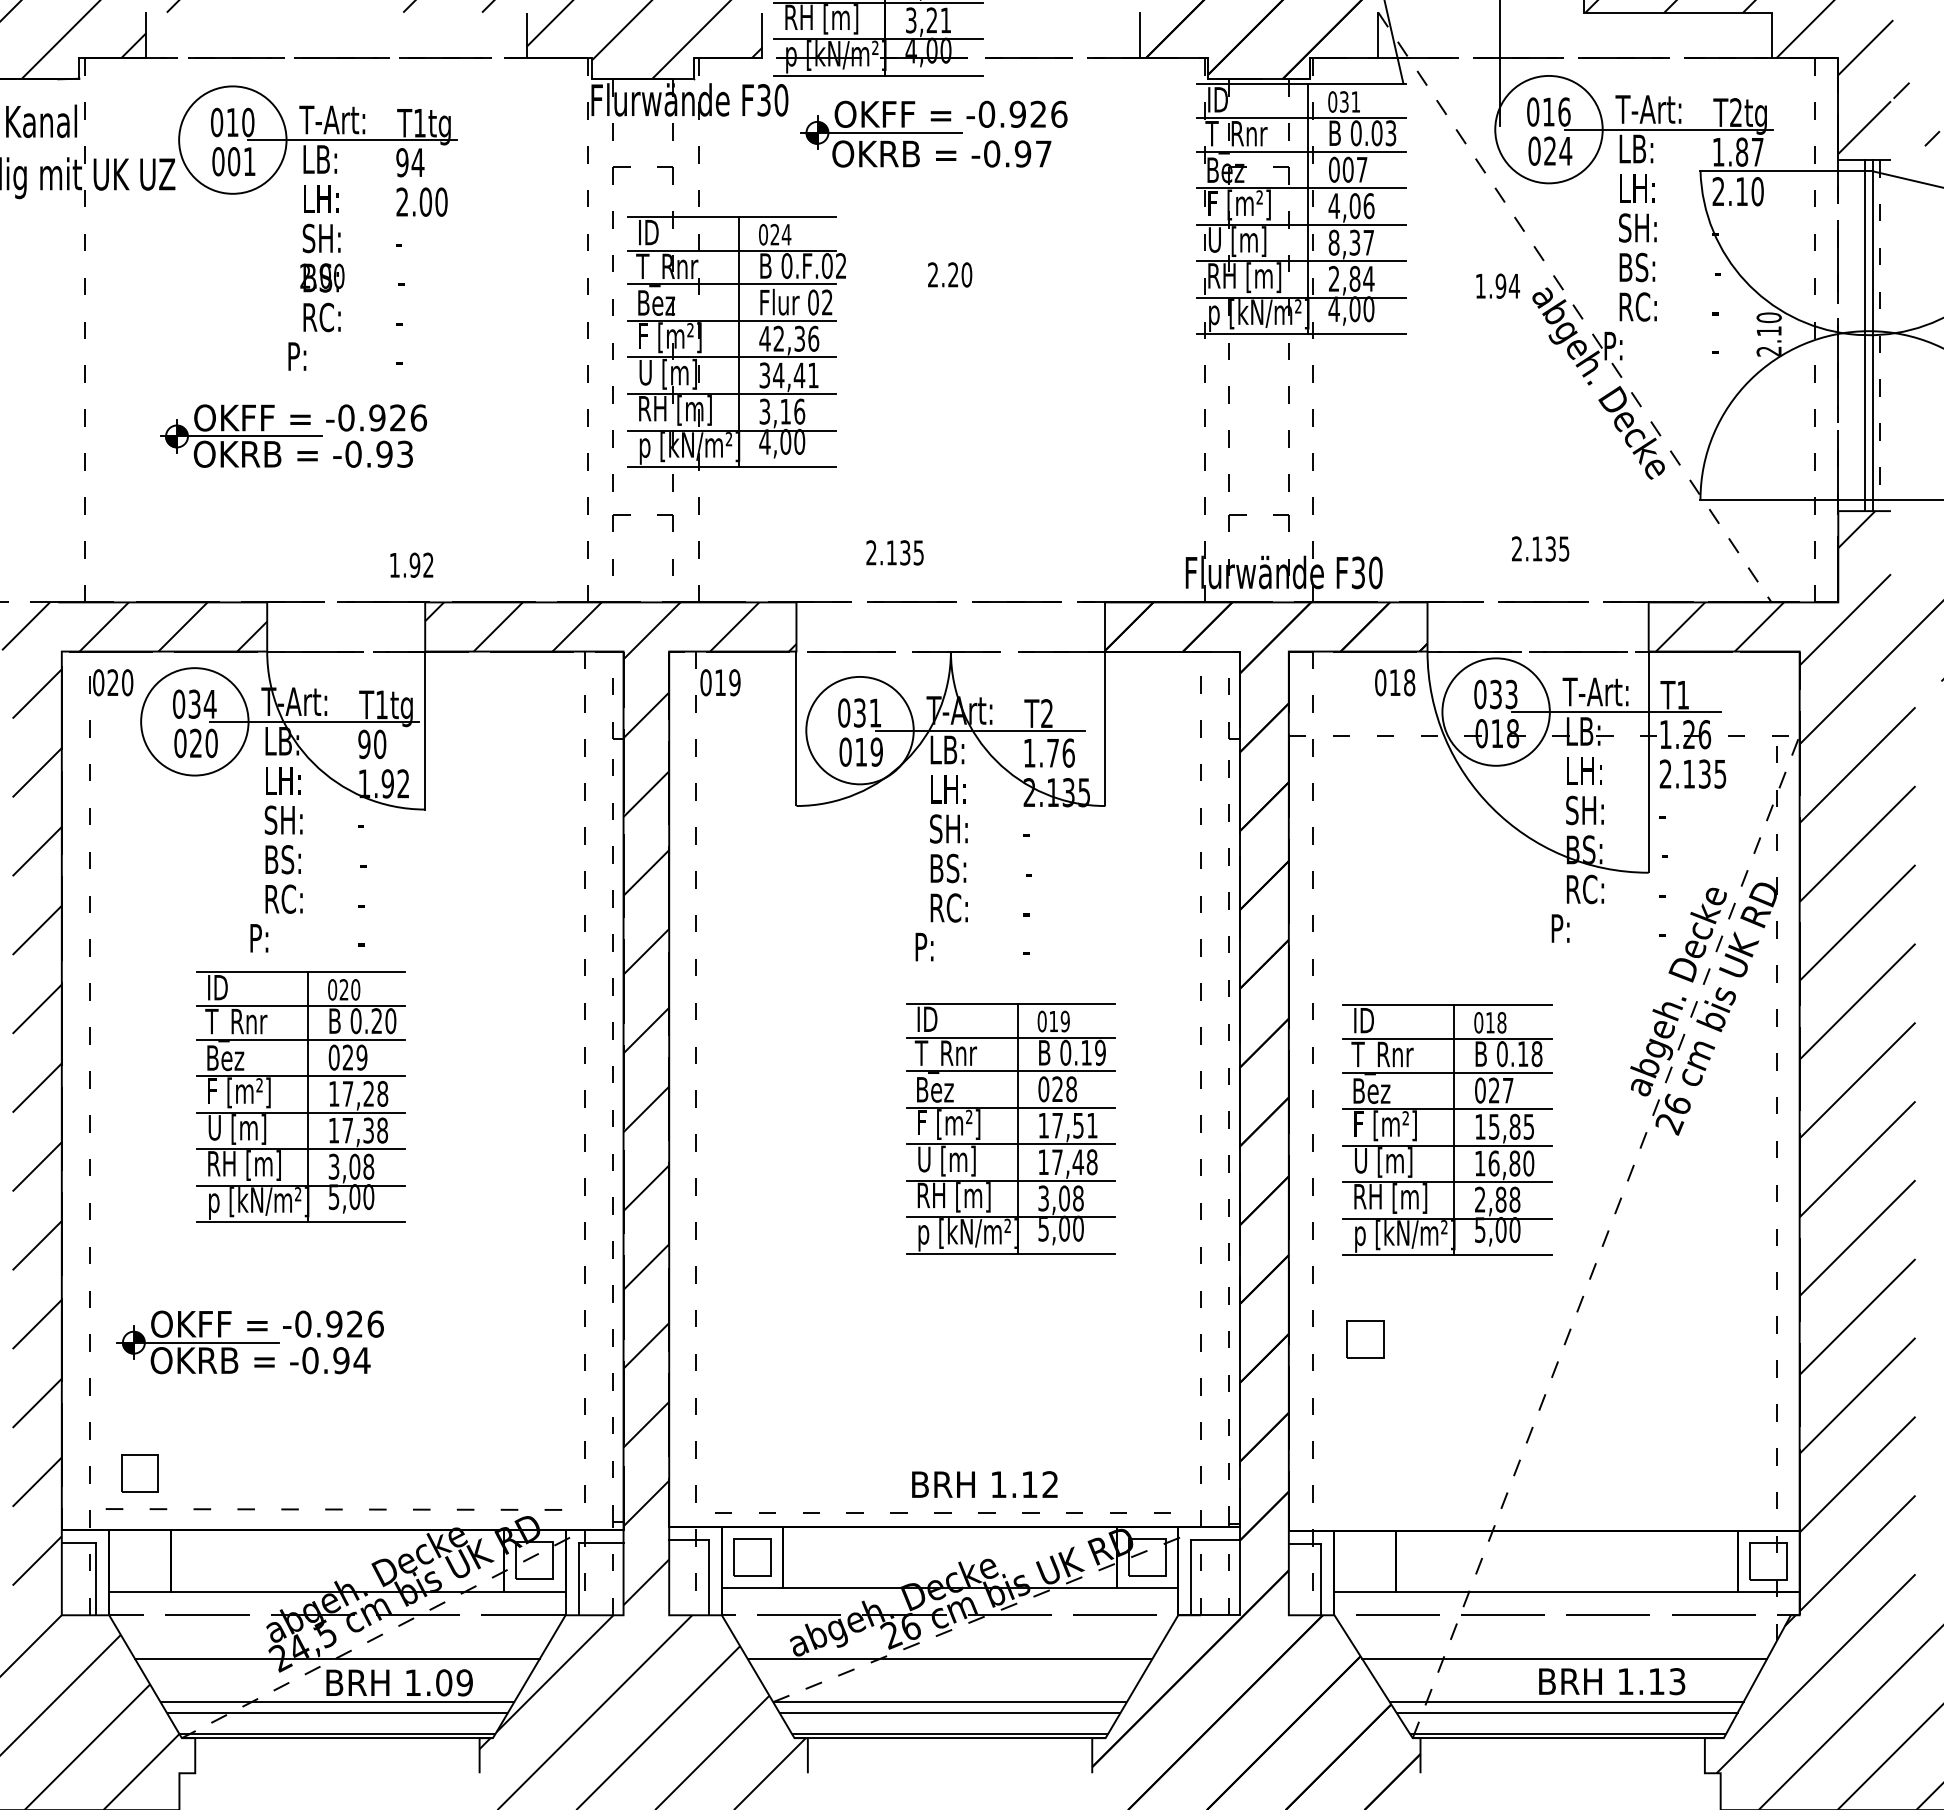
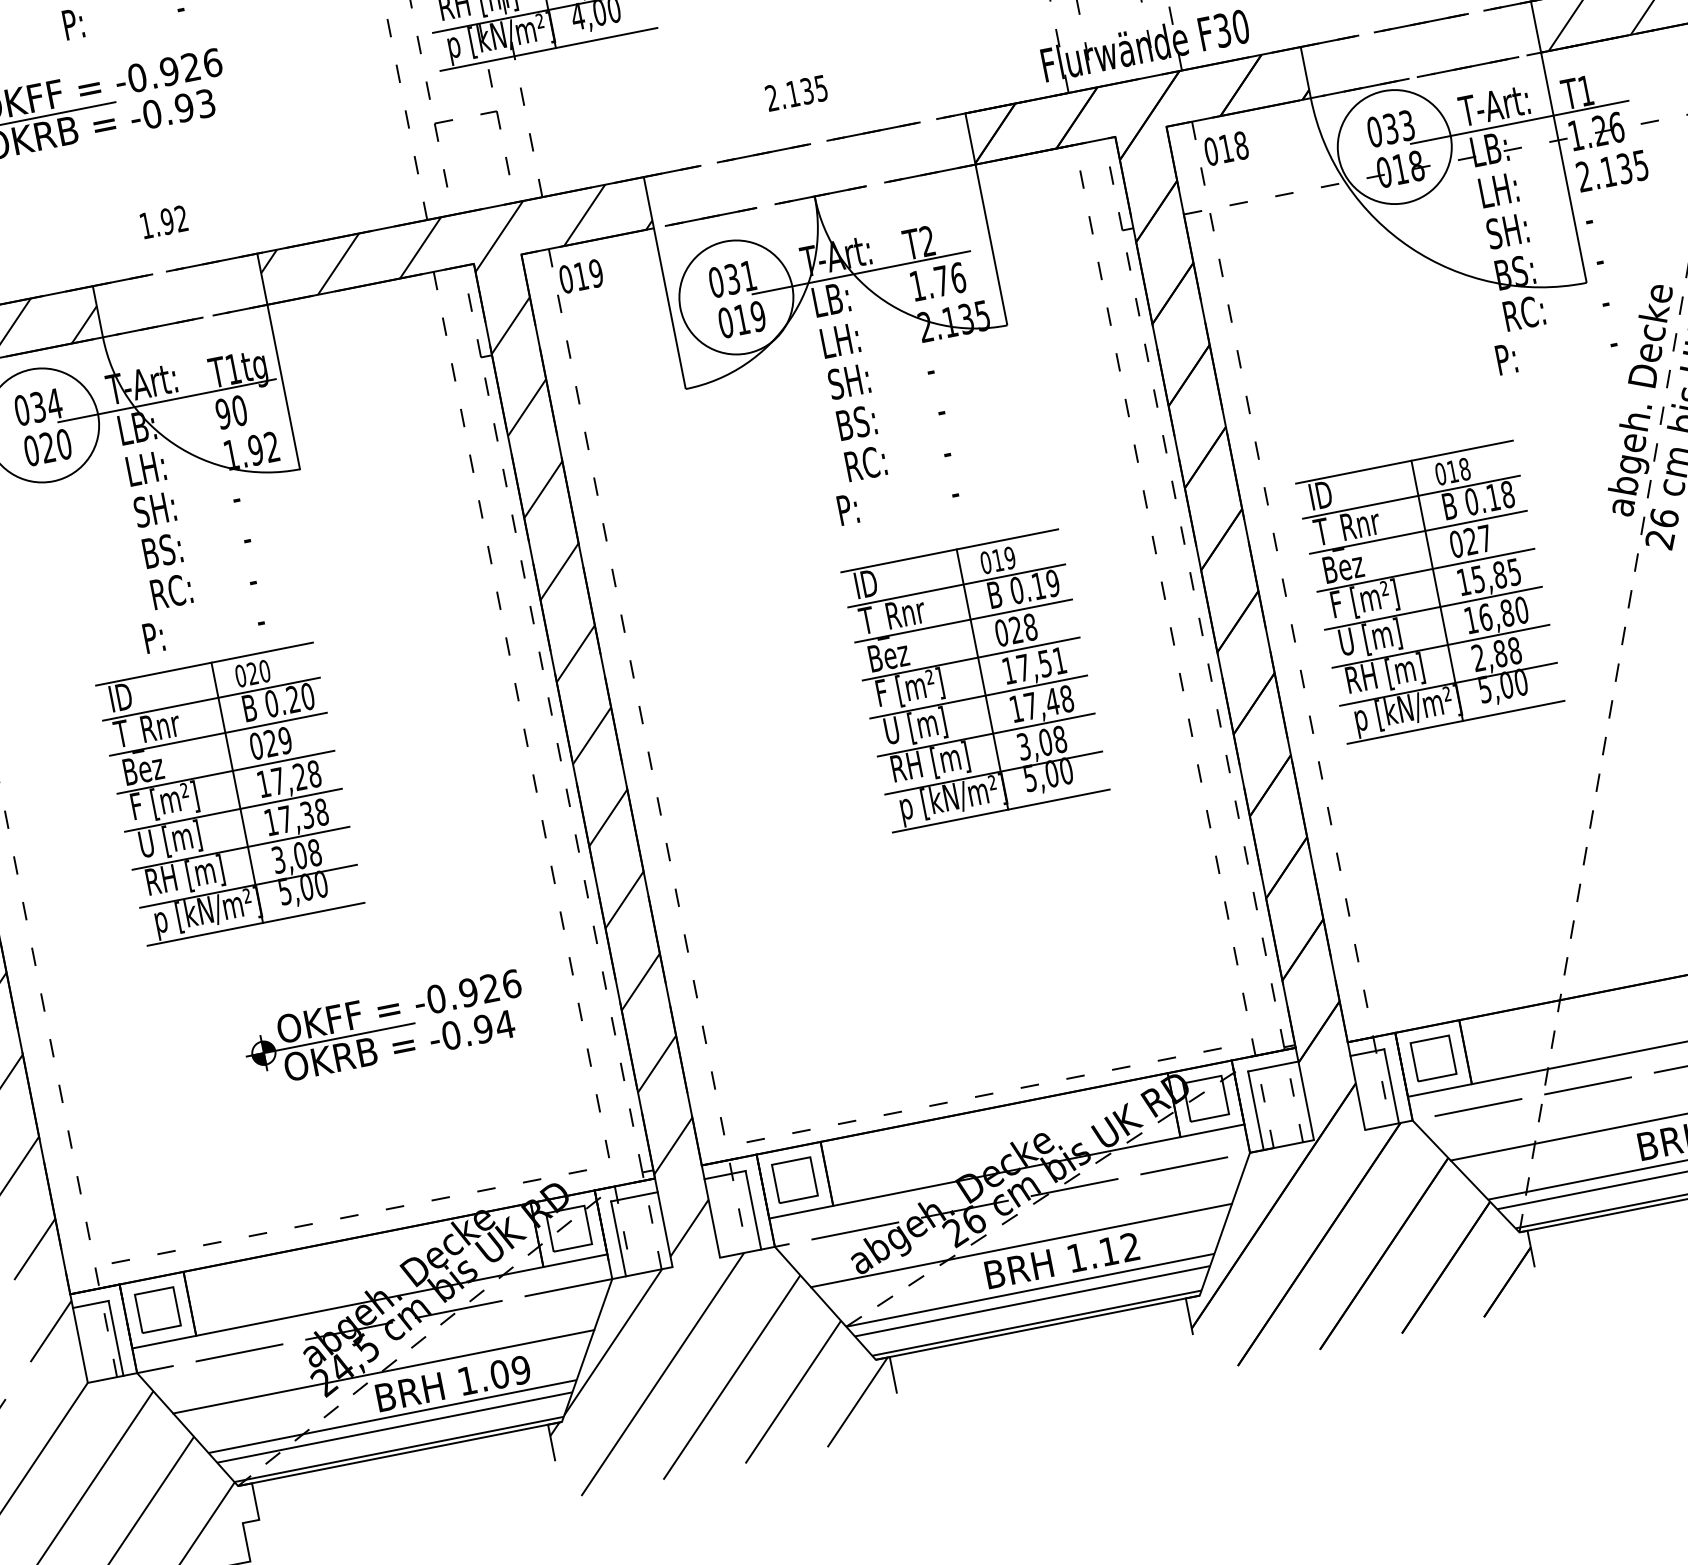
text: (894, 552) -> (795, 92), moved
text: (411, 564) -> (163, 221), moved
text: (1395, 682) -> (1226, 148), moved
part: (1365, 1339) -> (1433, 1058), moved
part: (249, 1342) -> (384, 1029), moved
part: (139, 1473) -> (157, 1309), moved
text: (984, 1484) -> (1061, 1260), moved

